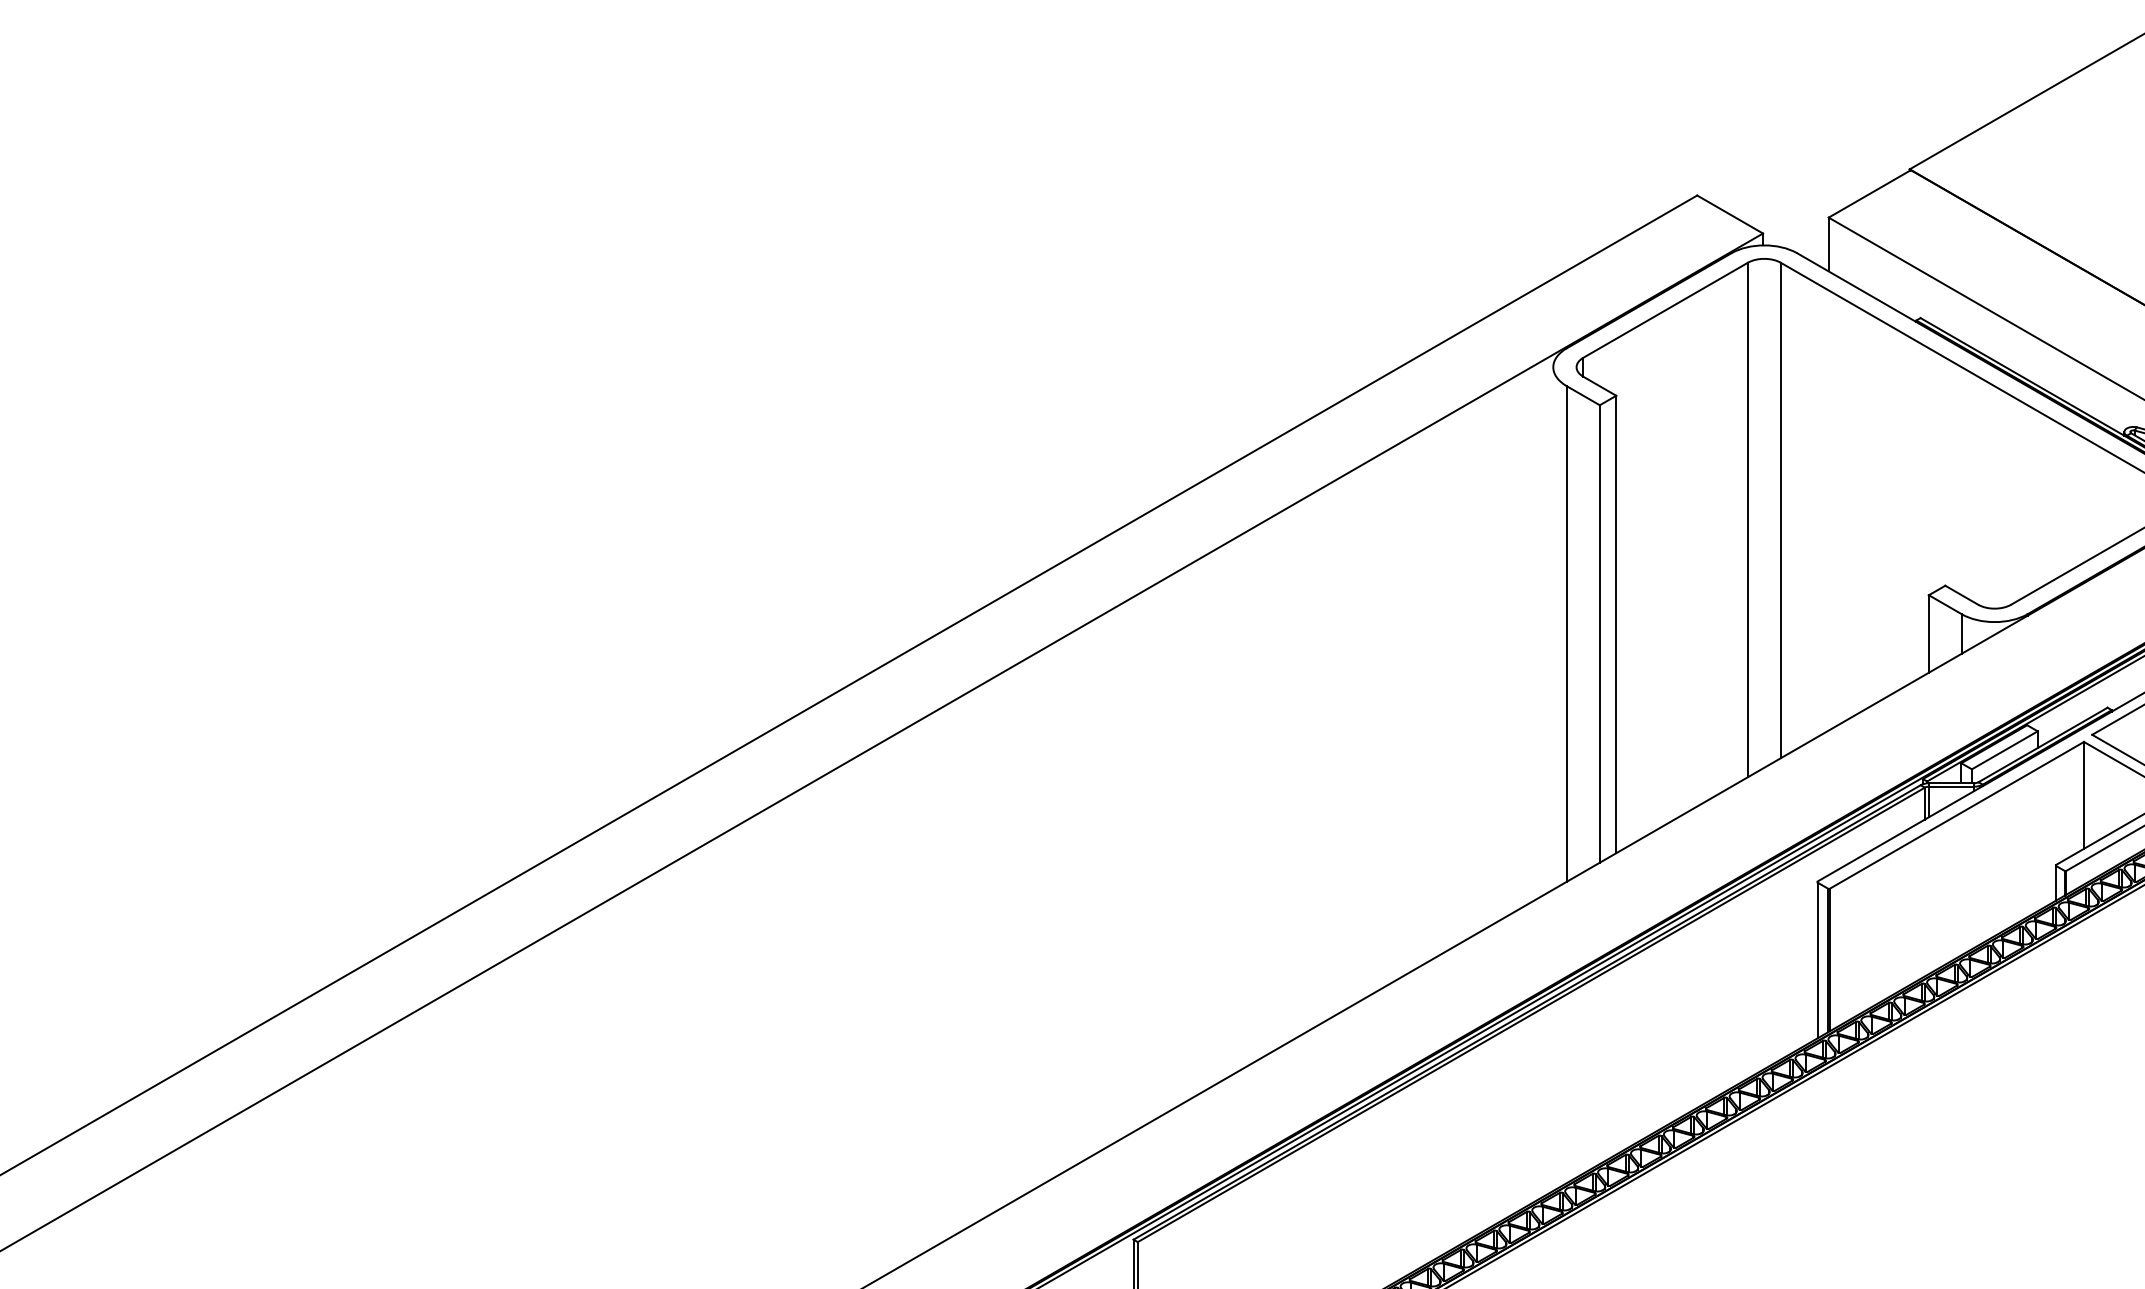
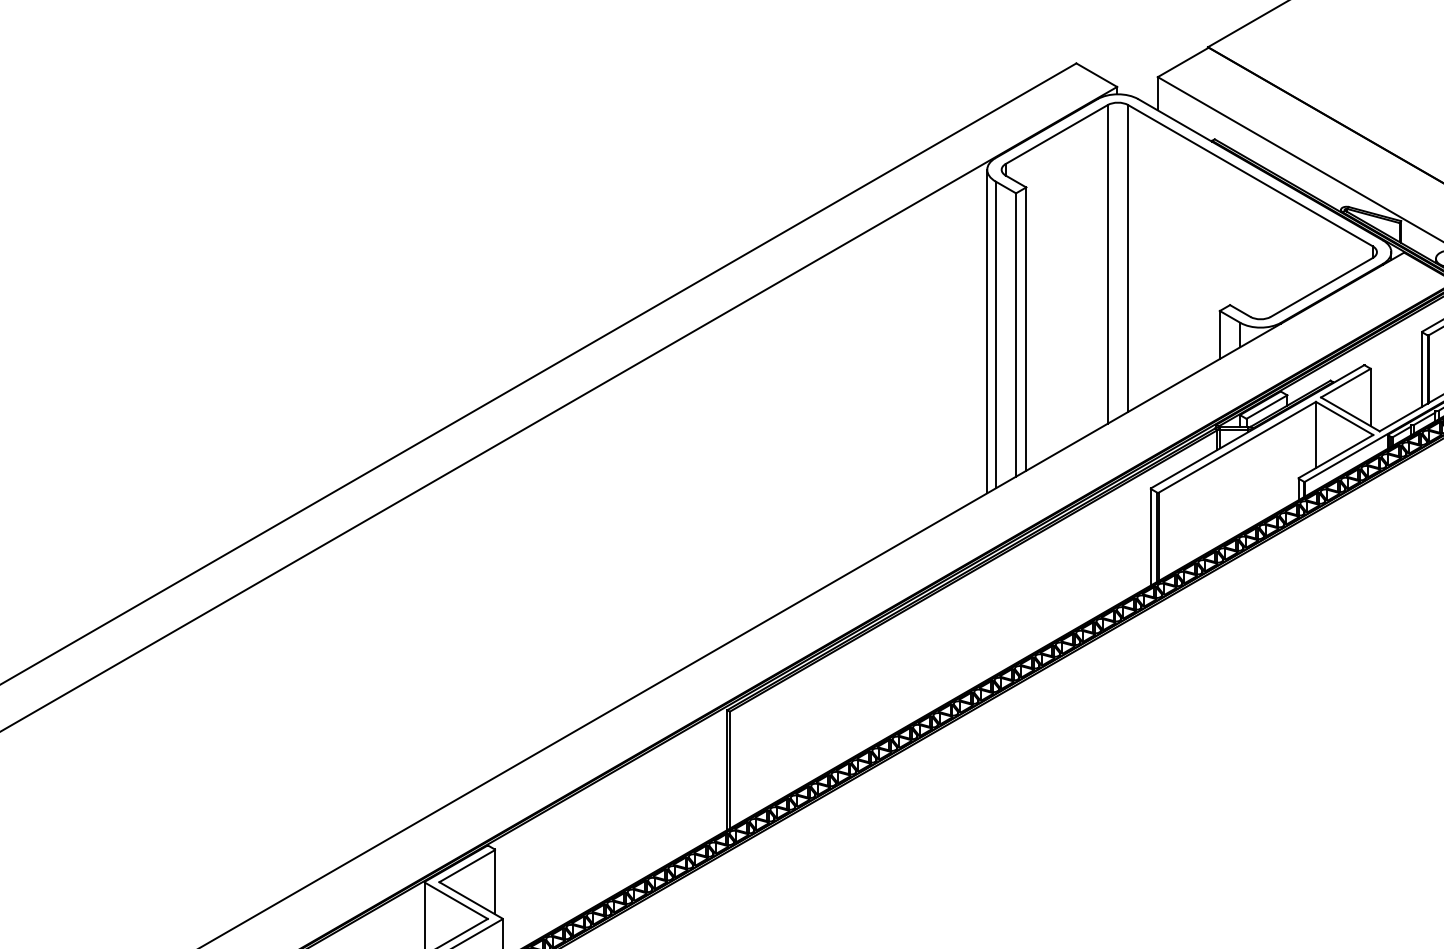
line: (1553, 628) -> (987, 331), added

